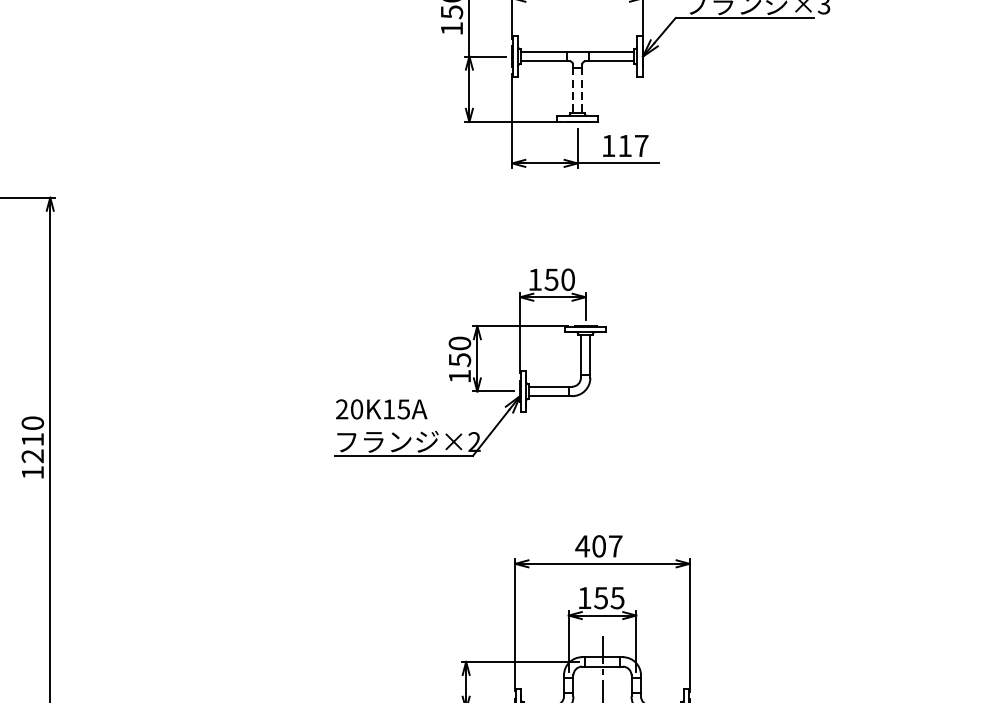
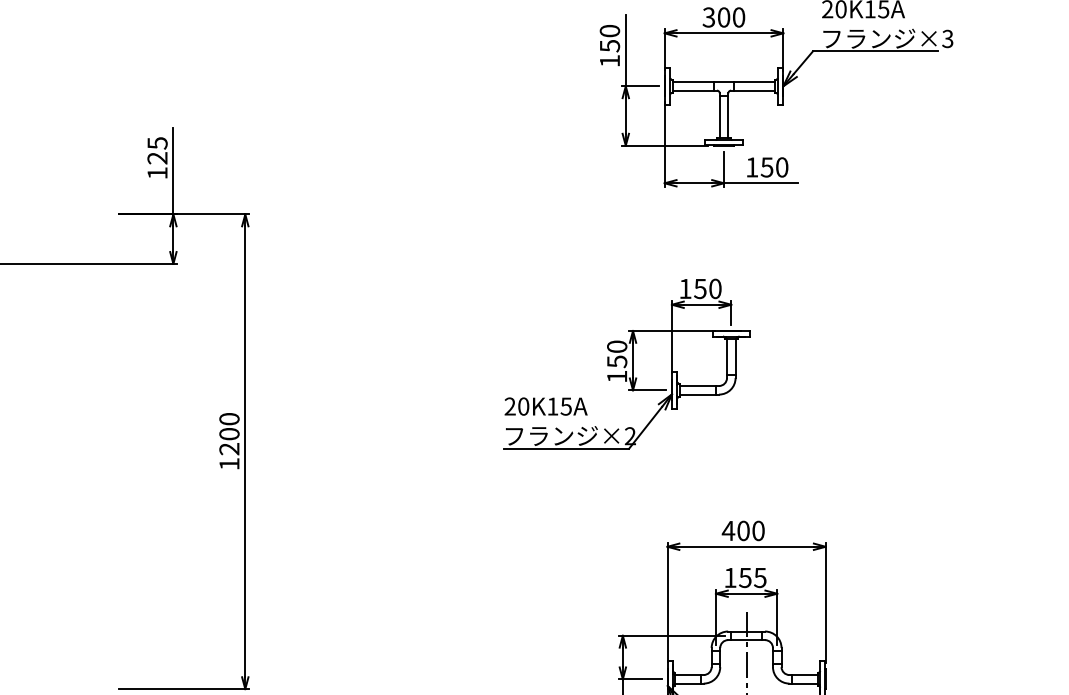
line: (572, 90) -> (719, 117), dashed -> solid
line: (582, 90) -> (728, 117), dashed -> solid
text: (633, 146) -> (774, 167), 117 -> 150
text: (32, 440) -> (229, 434), 1210 -> 1200
text: (615, 545) -> (758, 530), 407 -> 400

